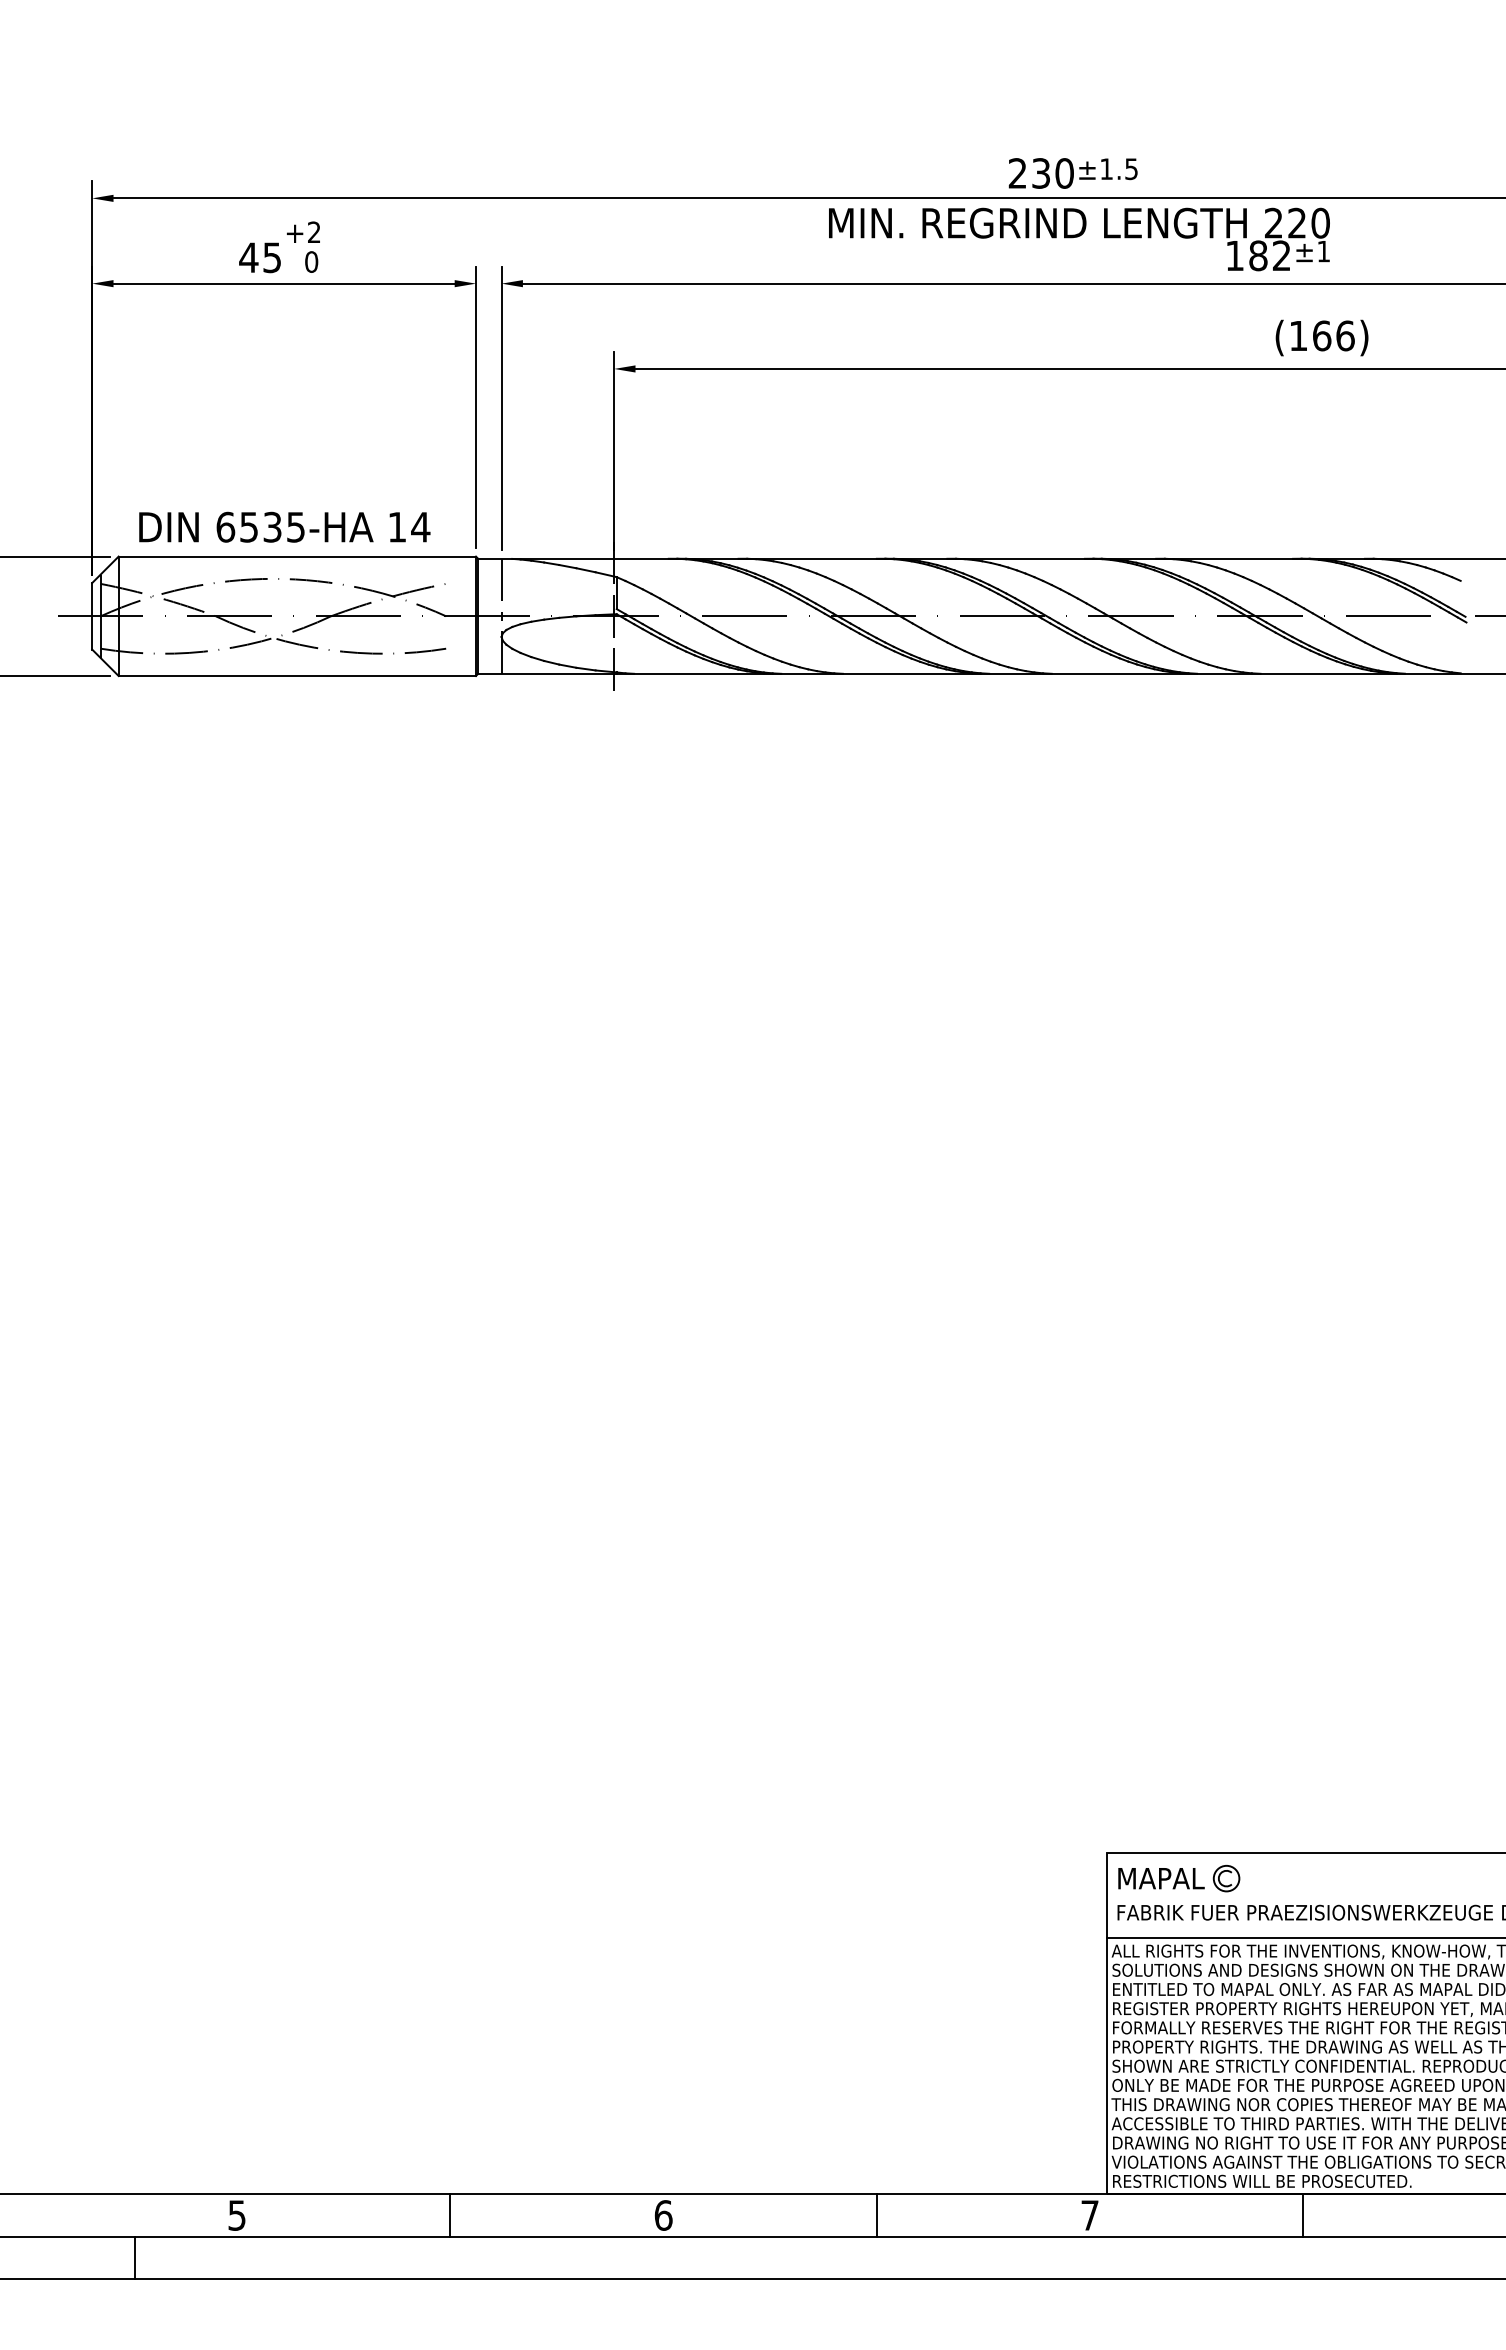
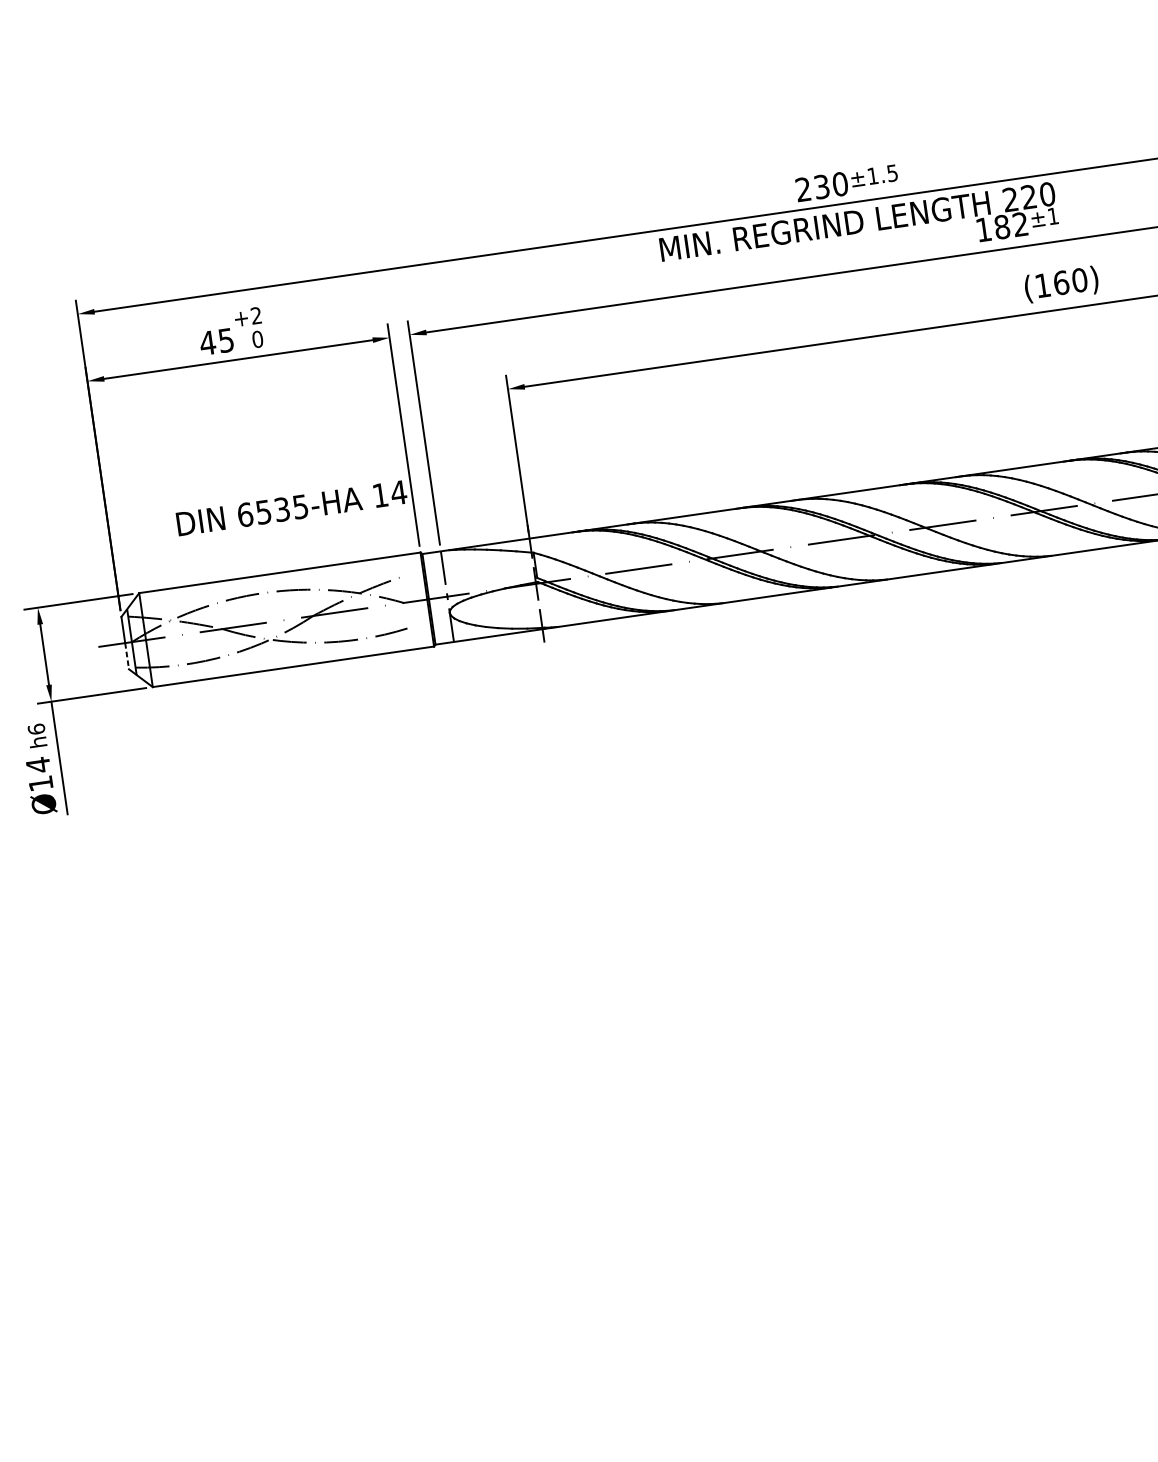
text: (1345, 335) -> (1079, 279), (166) -> (160)
text: (284, 526) -> (291, 507), moved
line: (92, 632) -> (127, 655), solid -> dashed

